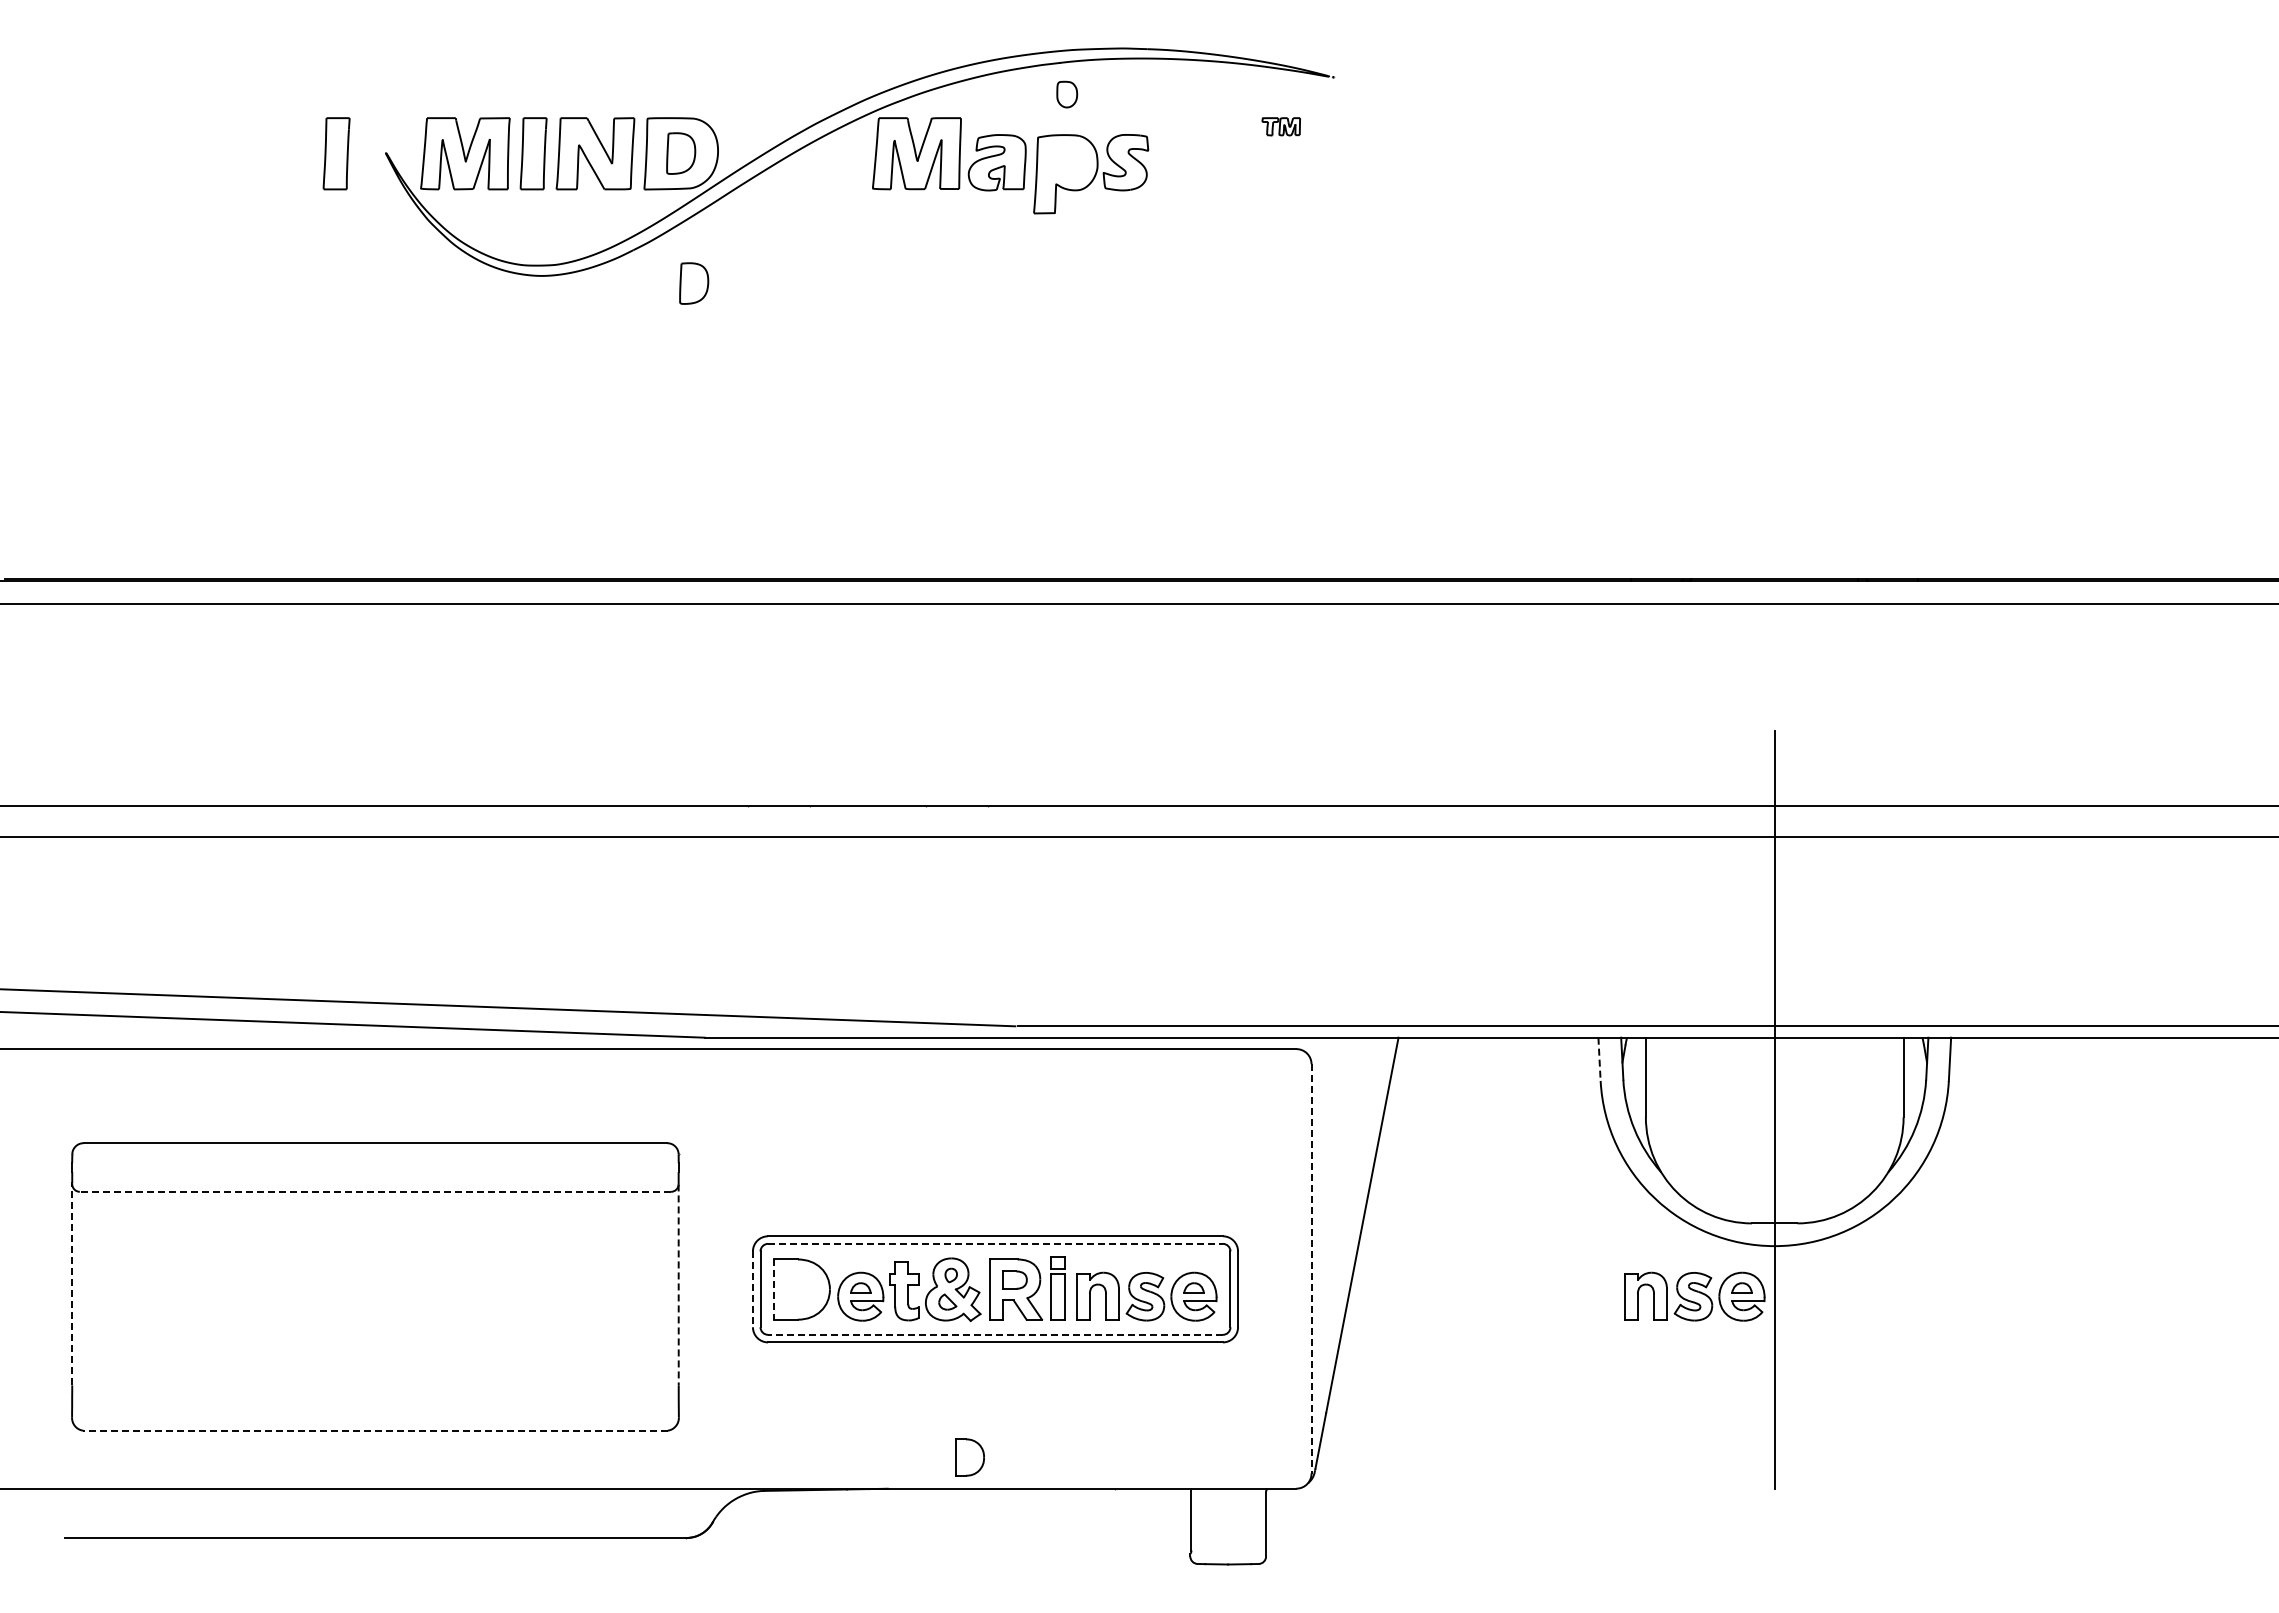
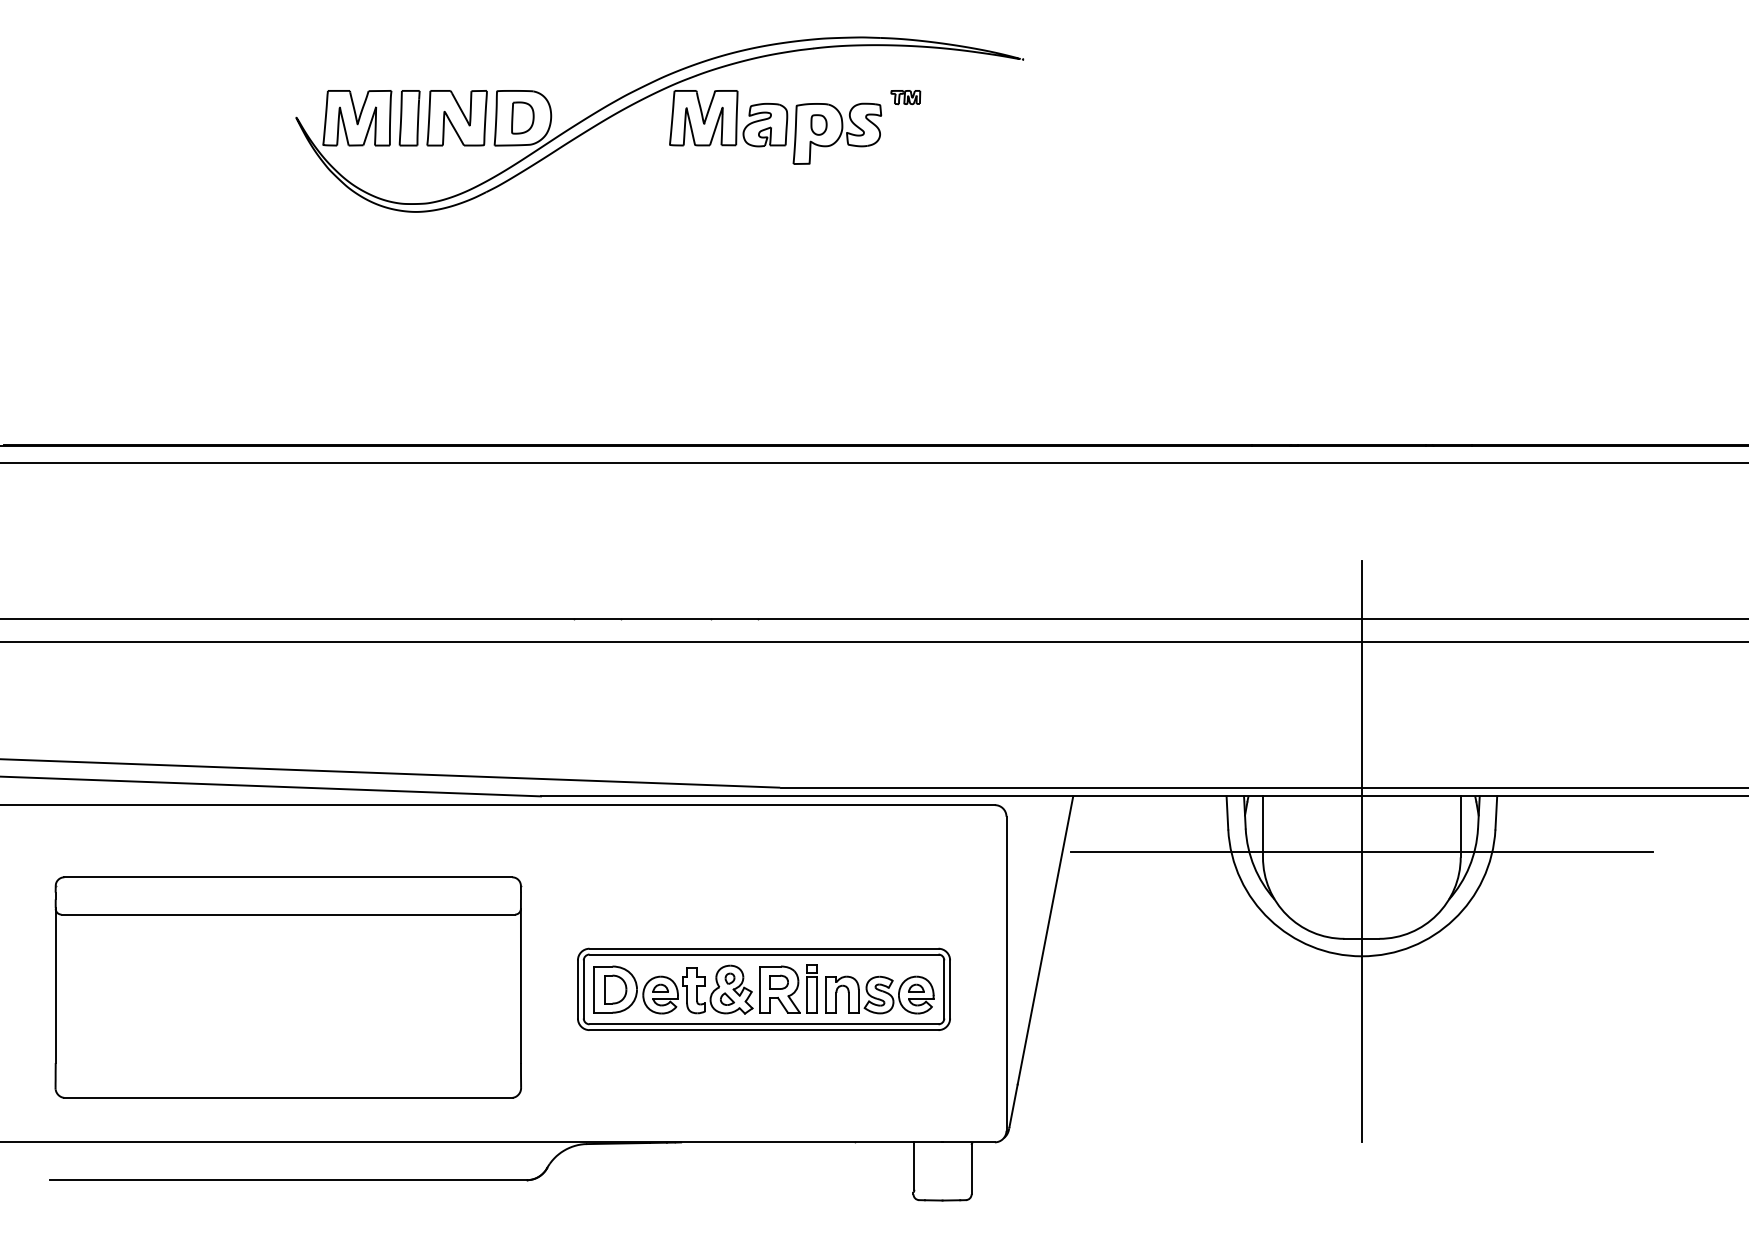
part: (1067, 94) -> (819, 124), moved
part: (1280, 126) -> (905, 97), moved
part: (336, 153) -> (258, 118), removed
part: (694, 283) -> (533, 217), removed
line: (1599, 1059) -> (1227, 813), dashed -> solid
line: (1774, 1109) -> (1361, 851), added
line: (375, 1191) -> (288, 914), dashed -> solid
line: (996, 1243) -> (764, 954), dashed -> solid
line: (1311, 1268) -> (1006, 973), dashed -> solid
line: (72, 1284) -> (55, 985), dashed -> solid
line: (678, 1285) -> (520, 986), dashed -> solid
line: (752, 1289) -> (577, 989), dashed -> solid
line: (774, 1290) -> (594, 990), dashed -> solid
part: (1694, 1296) -> (1300, 994), removed
line: (995, 1334) -> (764, 1024), dashed -> solid
line: (374, 1430) -> (287, 1097), dashed -> solid
part: (969, 1457) -> (615, 989), moved

